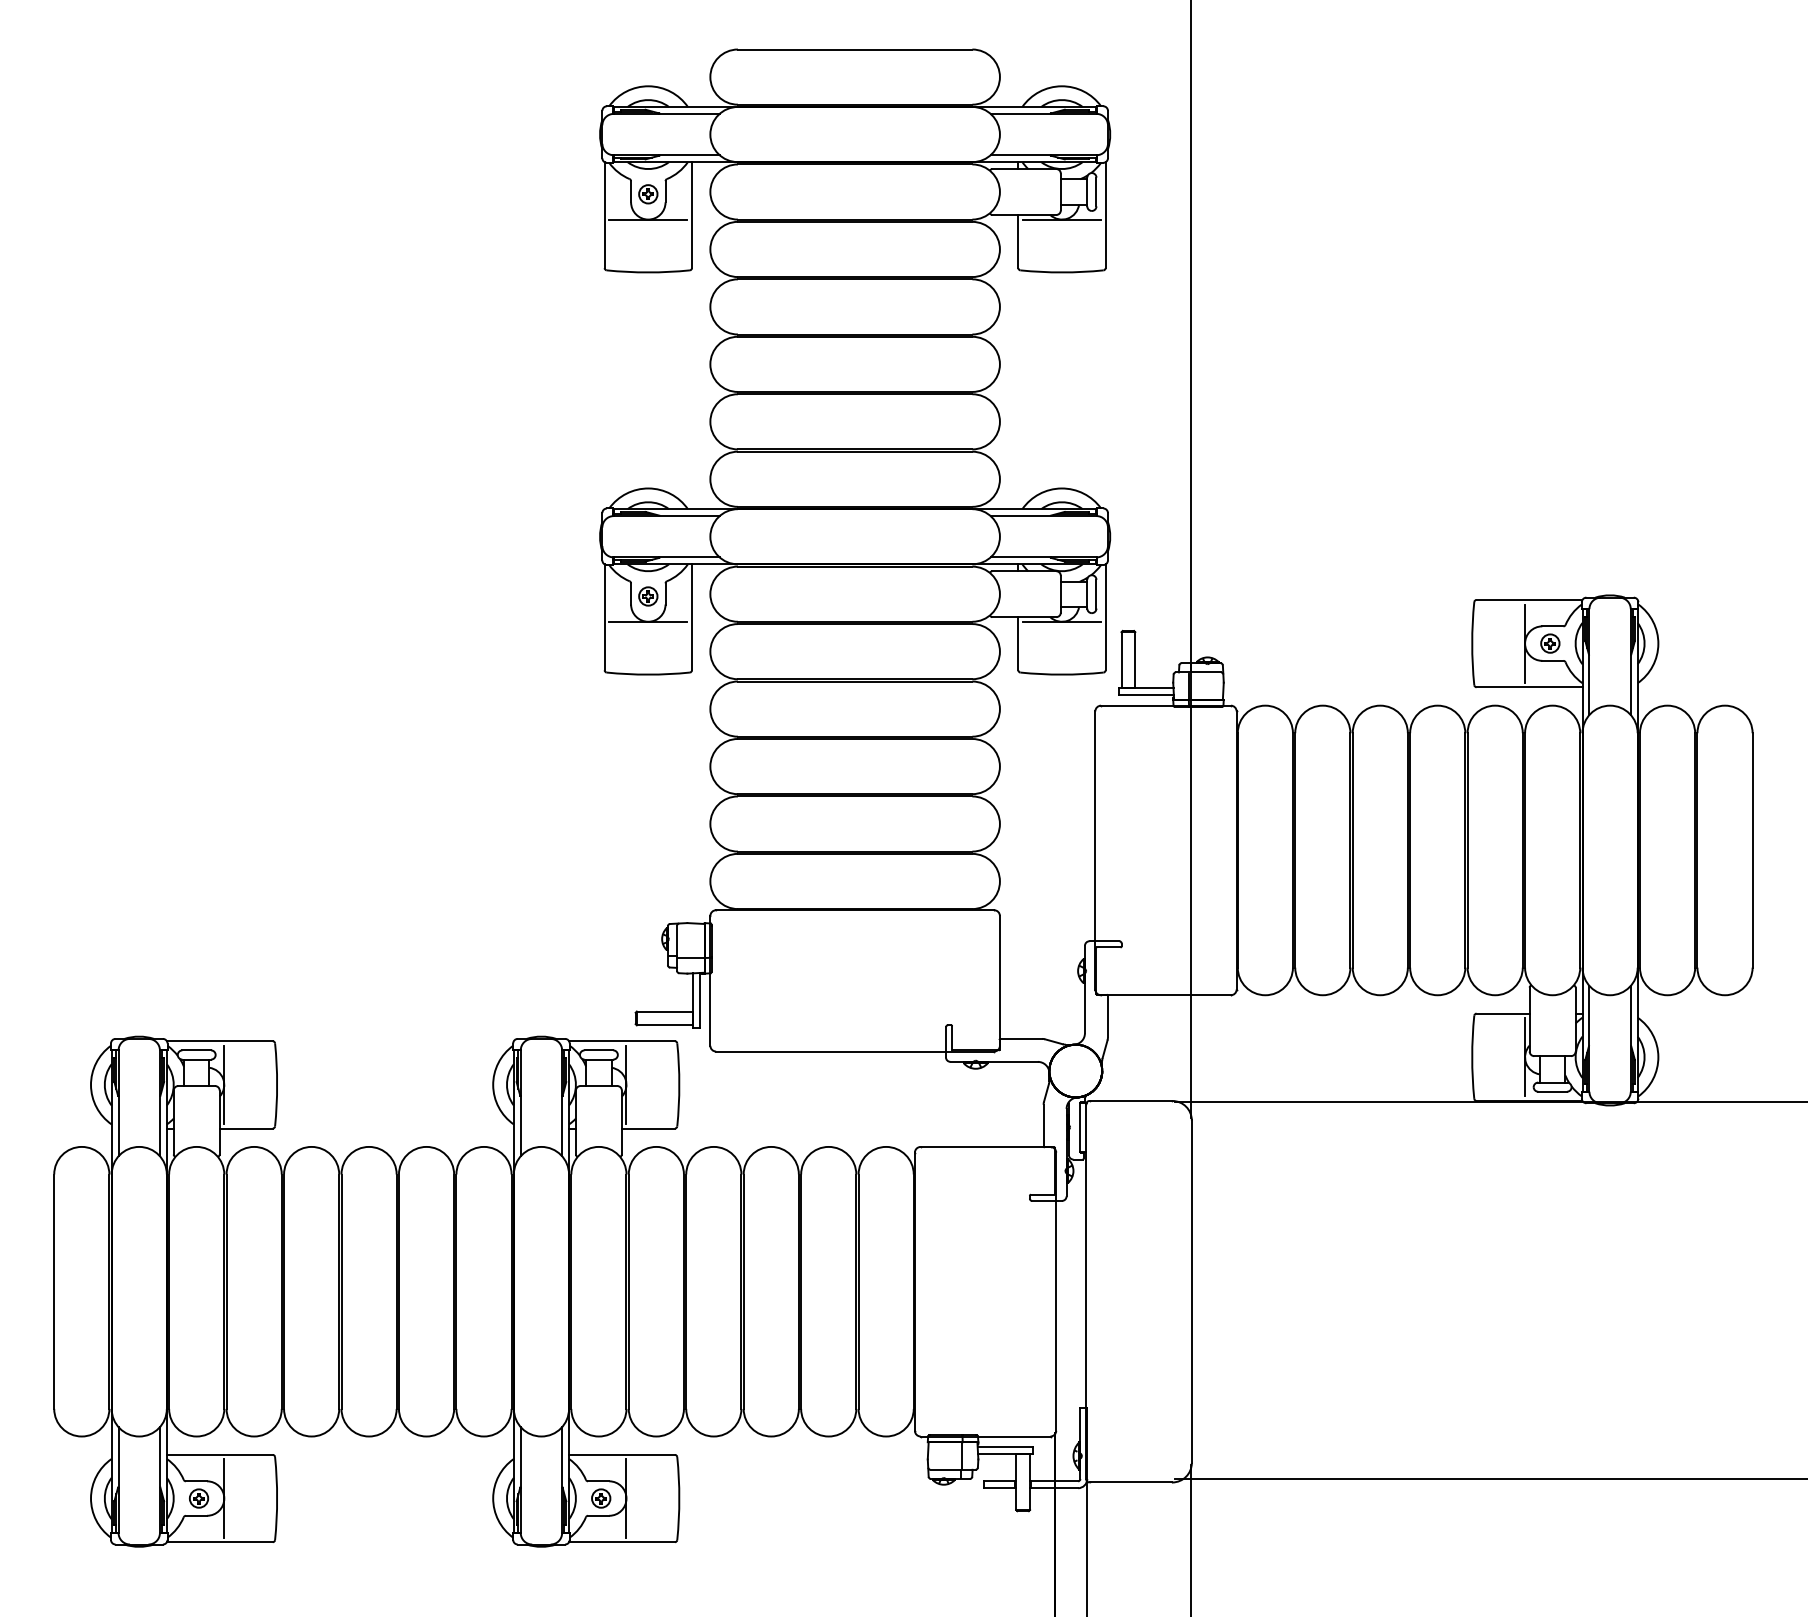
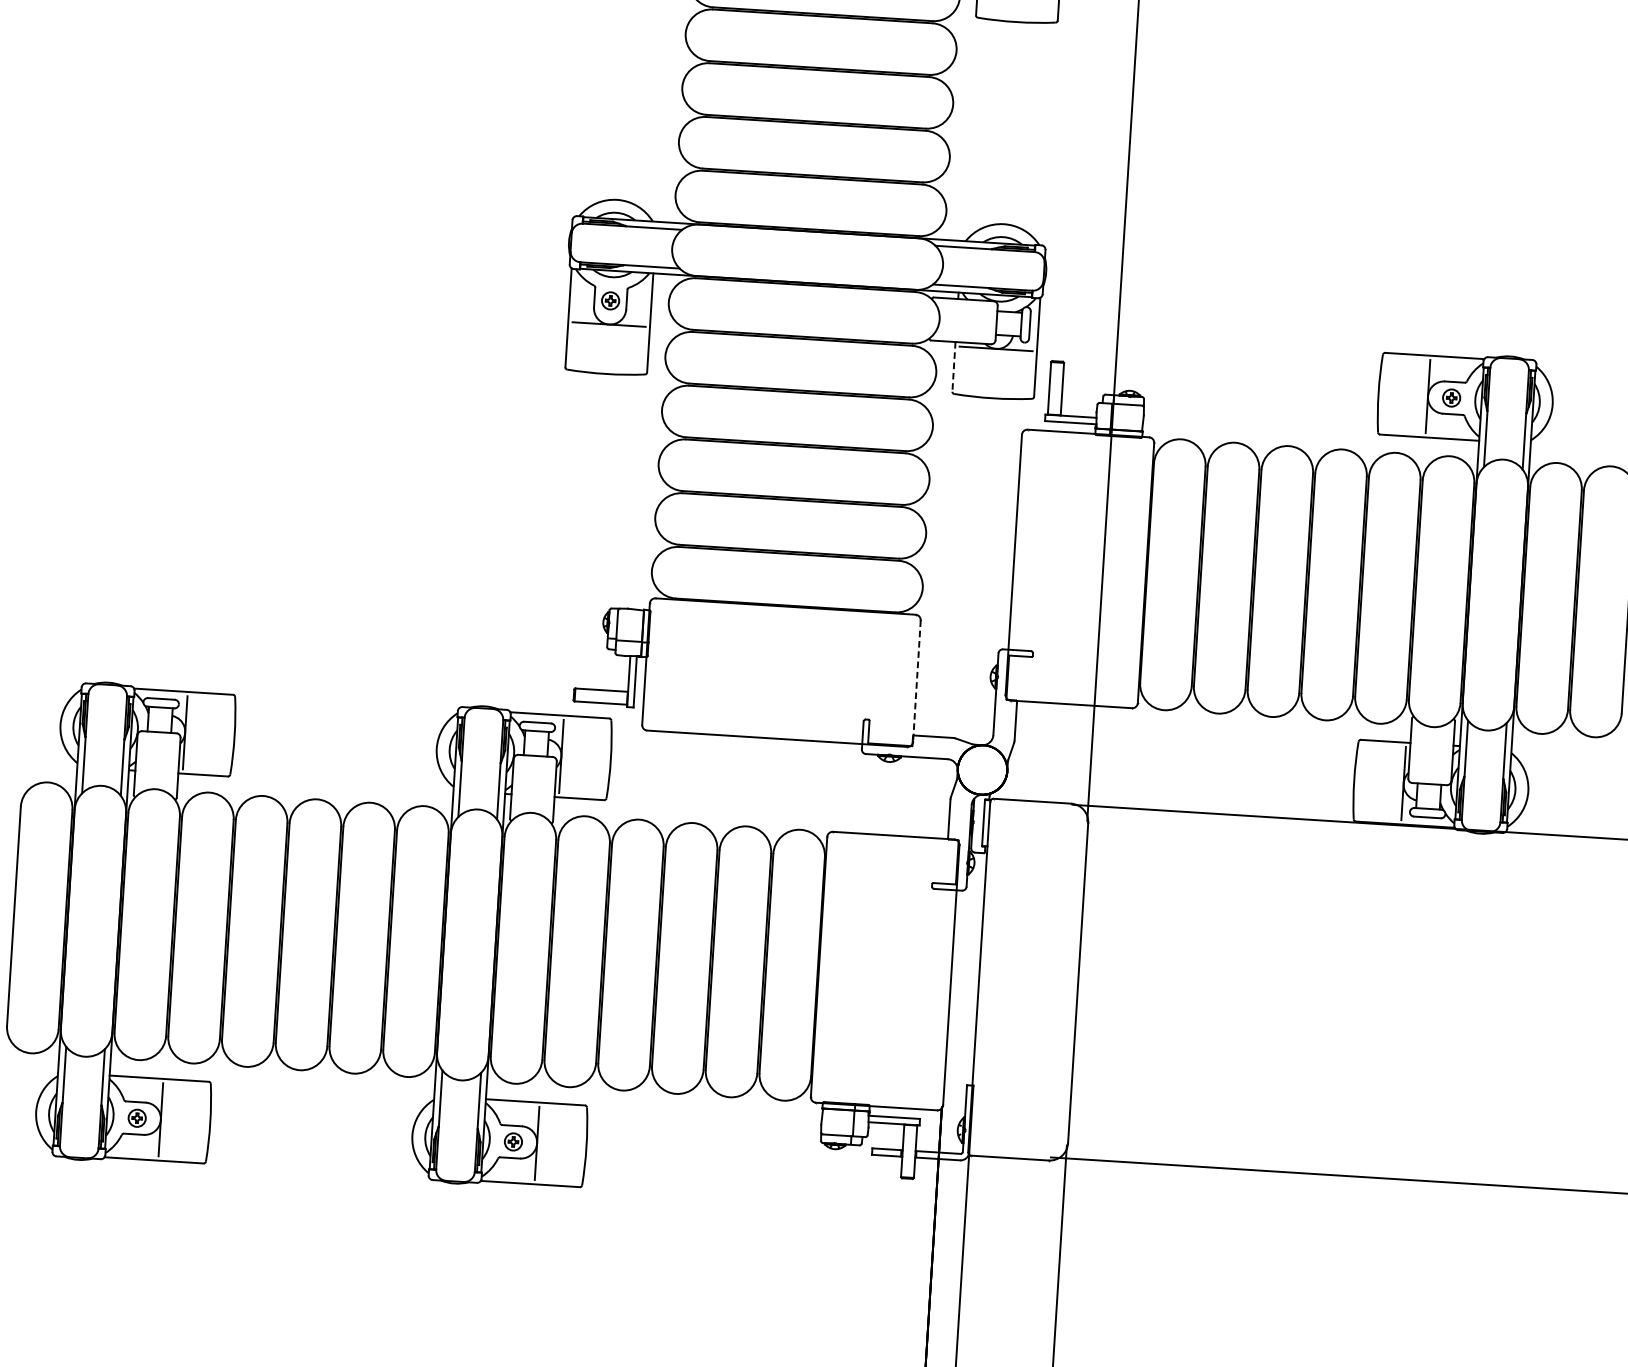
line: (1018, 643) -> (954, 366), solid -> dashed
line: (999, 980) -> (916, 680), solid -> dashed

